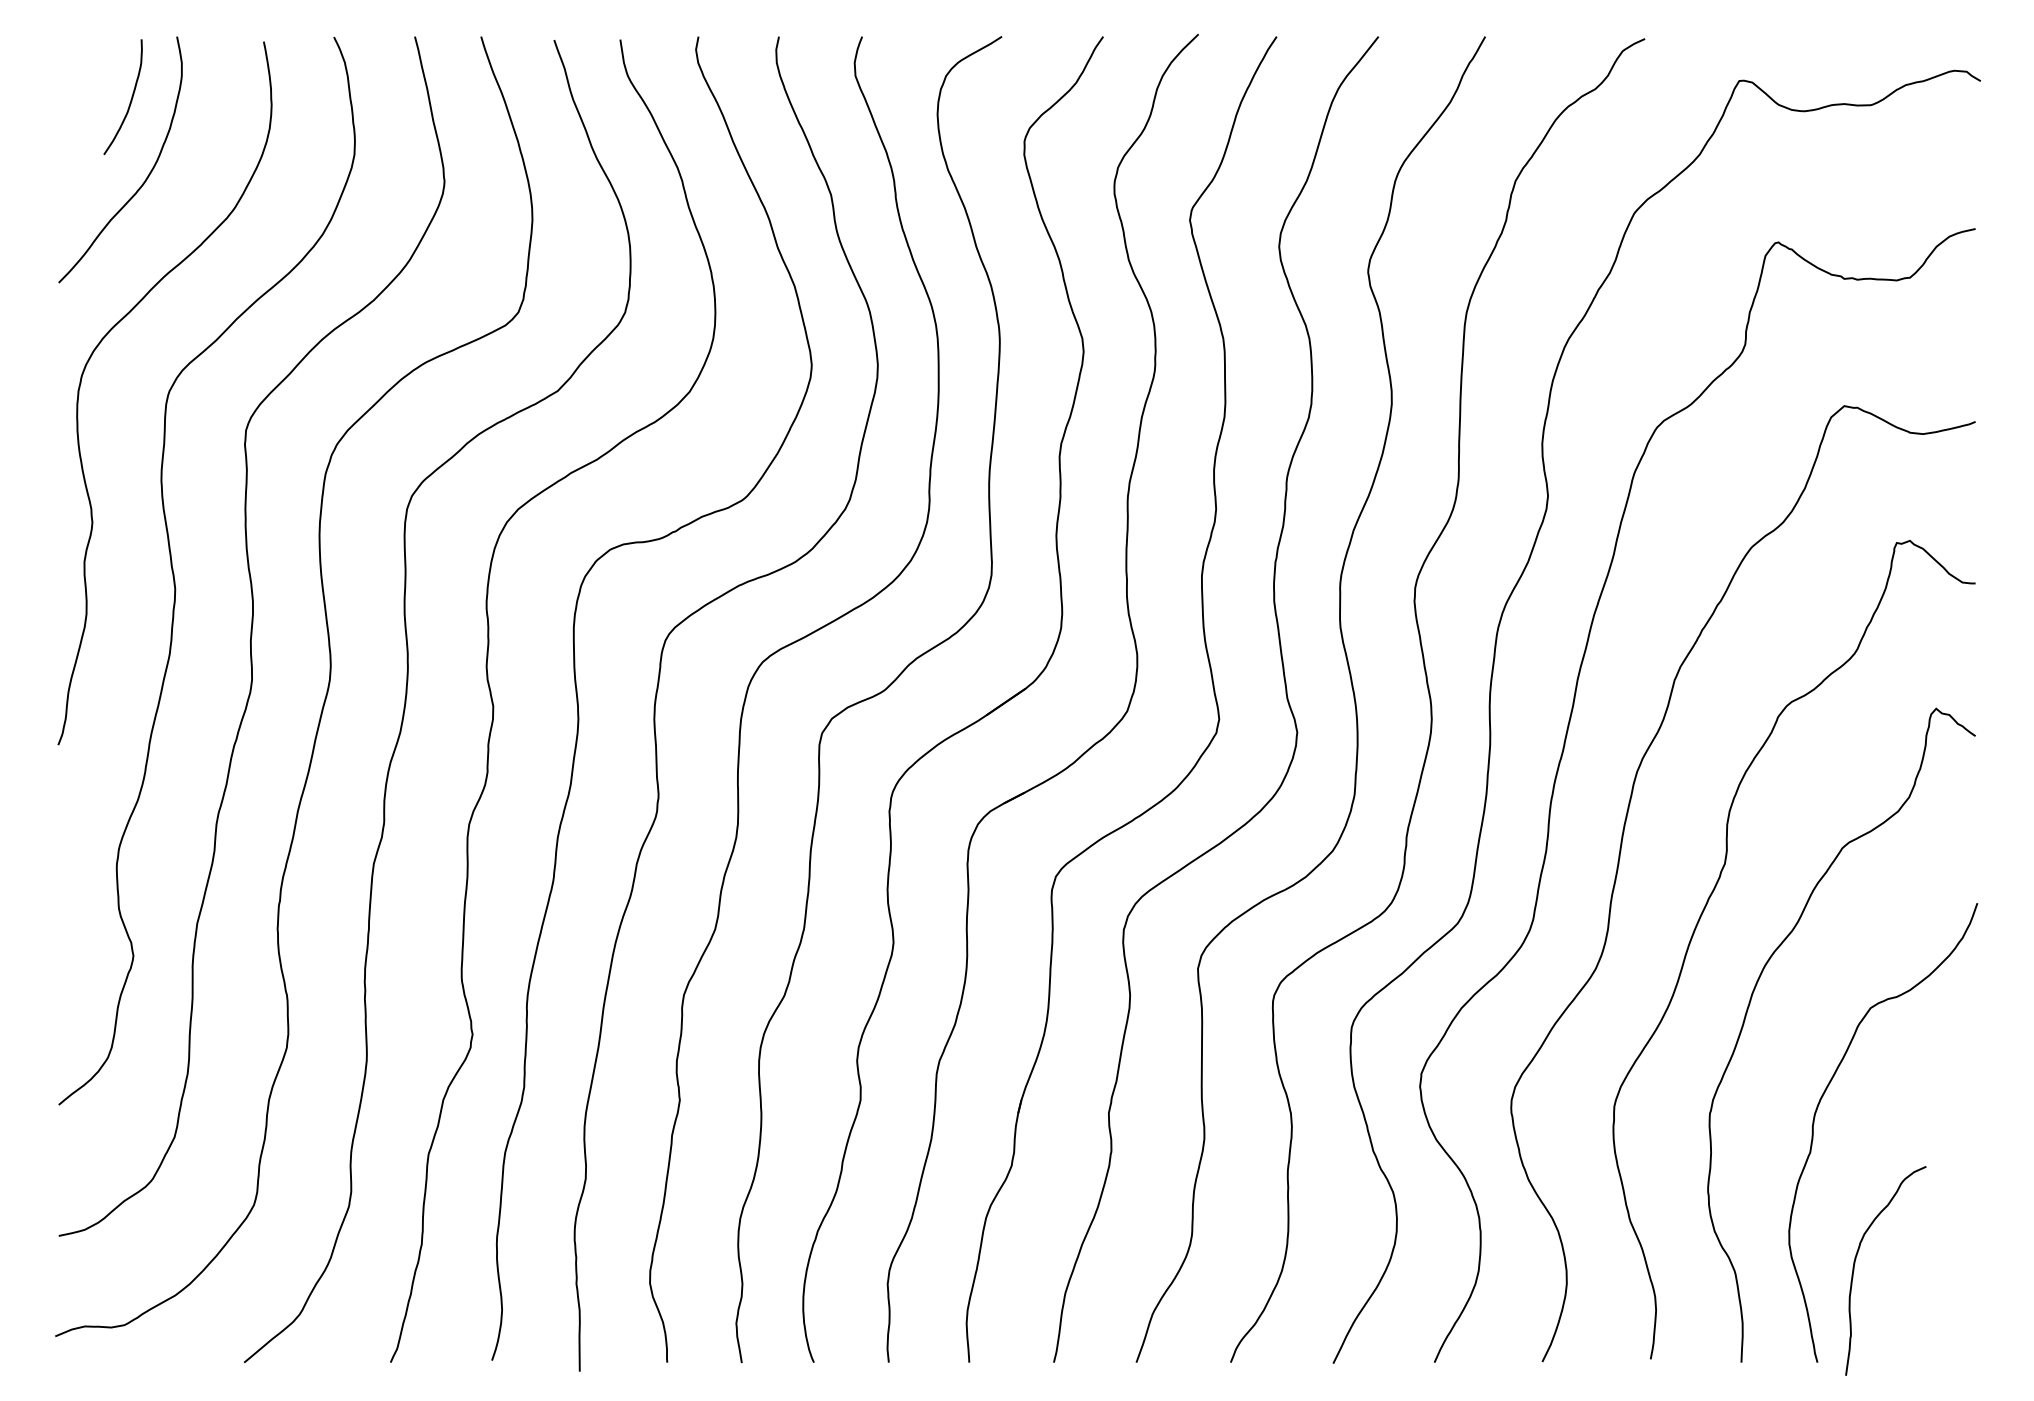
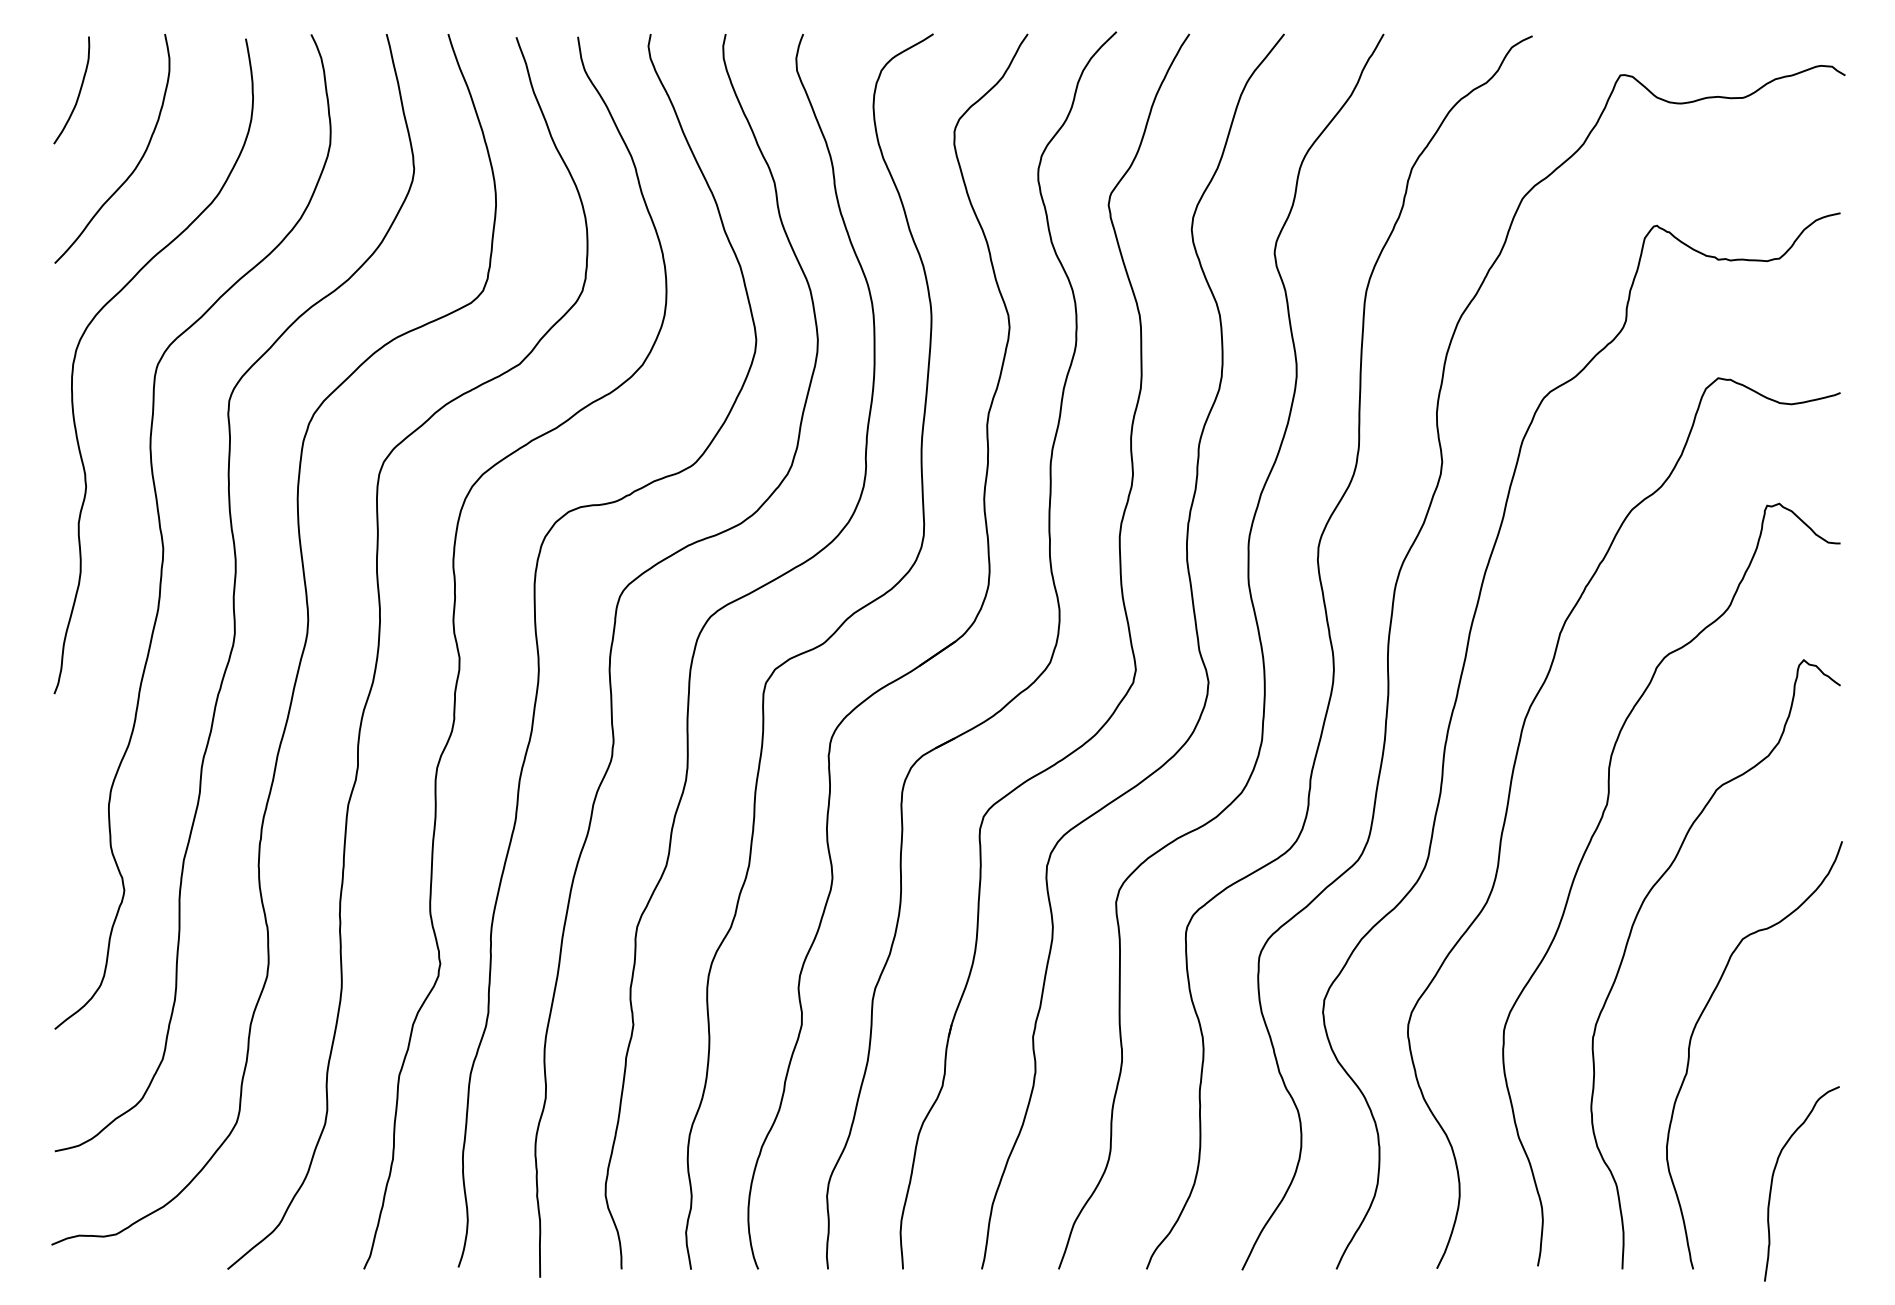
curve: (130, 99) -> (78, 92), moved
curve: (1855, 1266) -> (1773, 1179), moved

